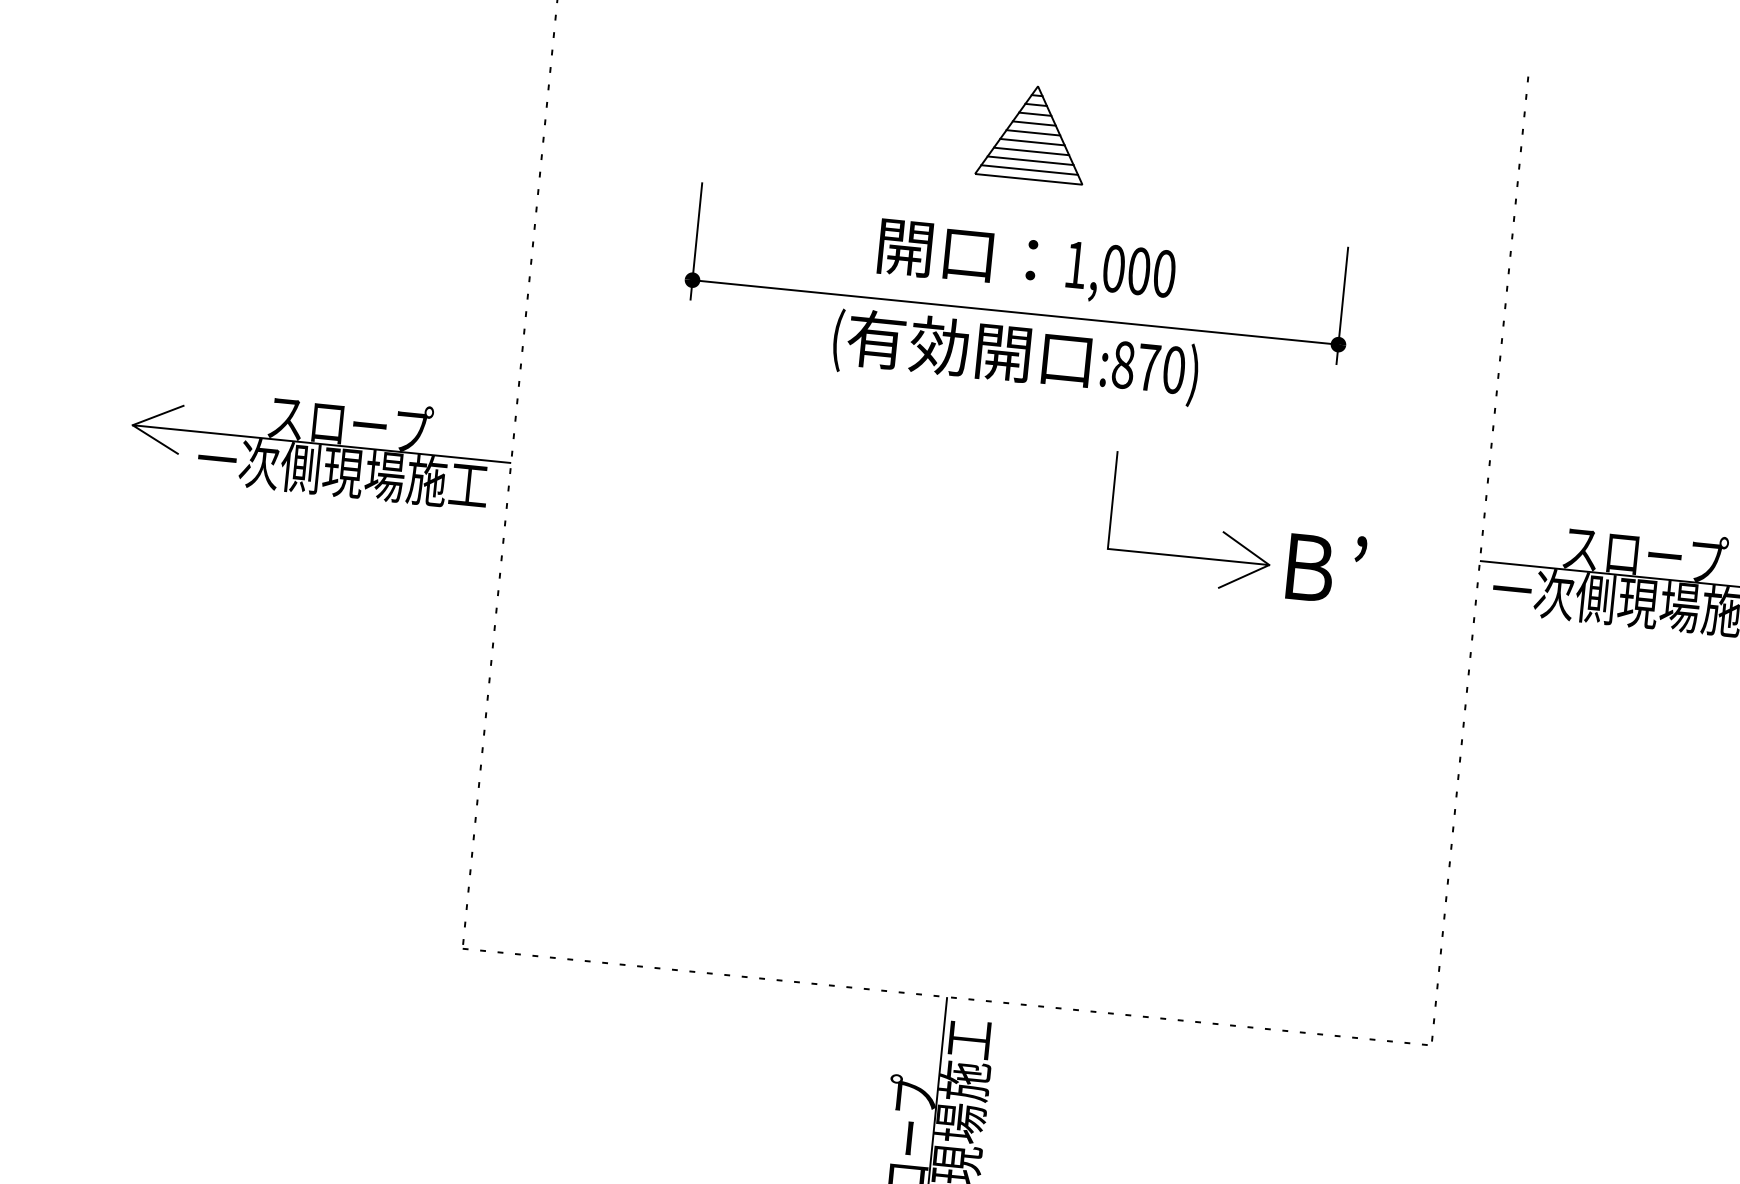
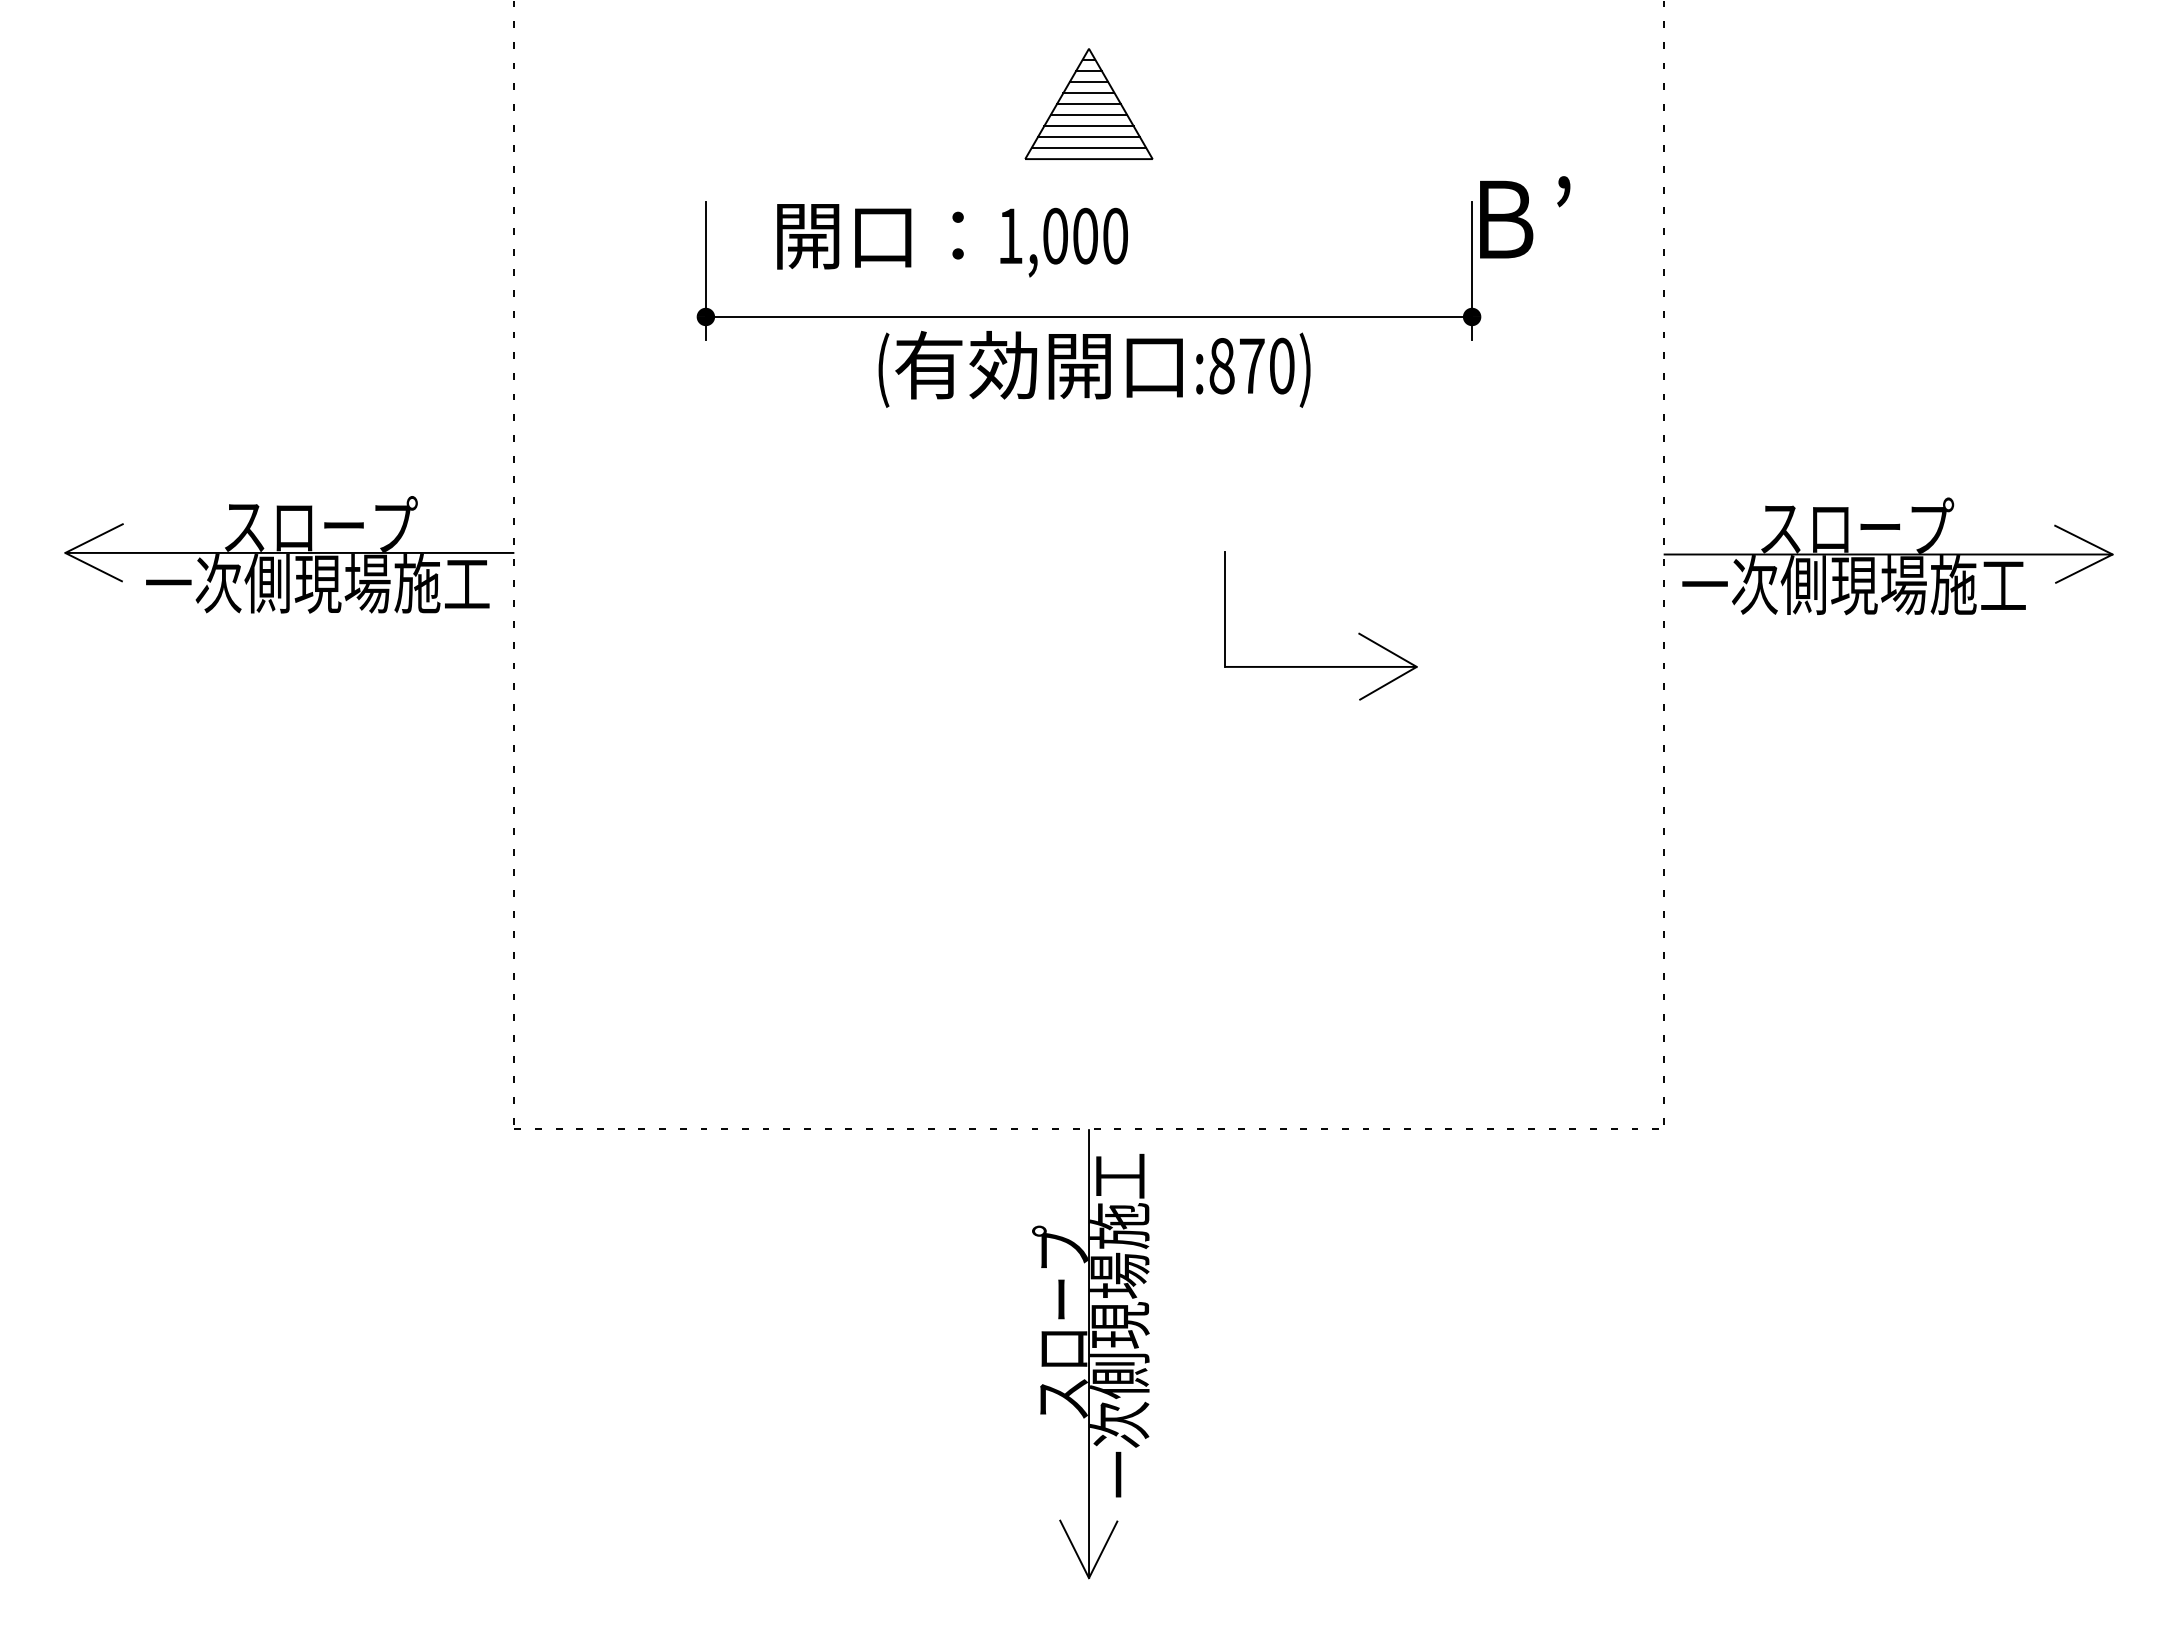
text: (1026, 263) -> (952, 240), moved
part: (1223, 531) -> (1358, 633), moved
text: (1326, 567) -> (1525, 217), moved

